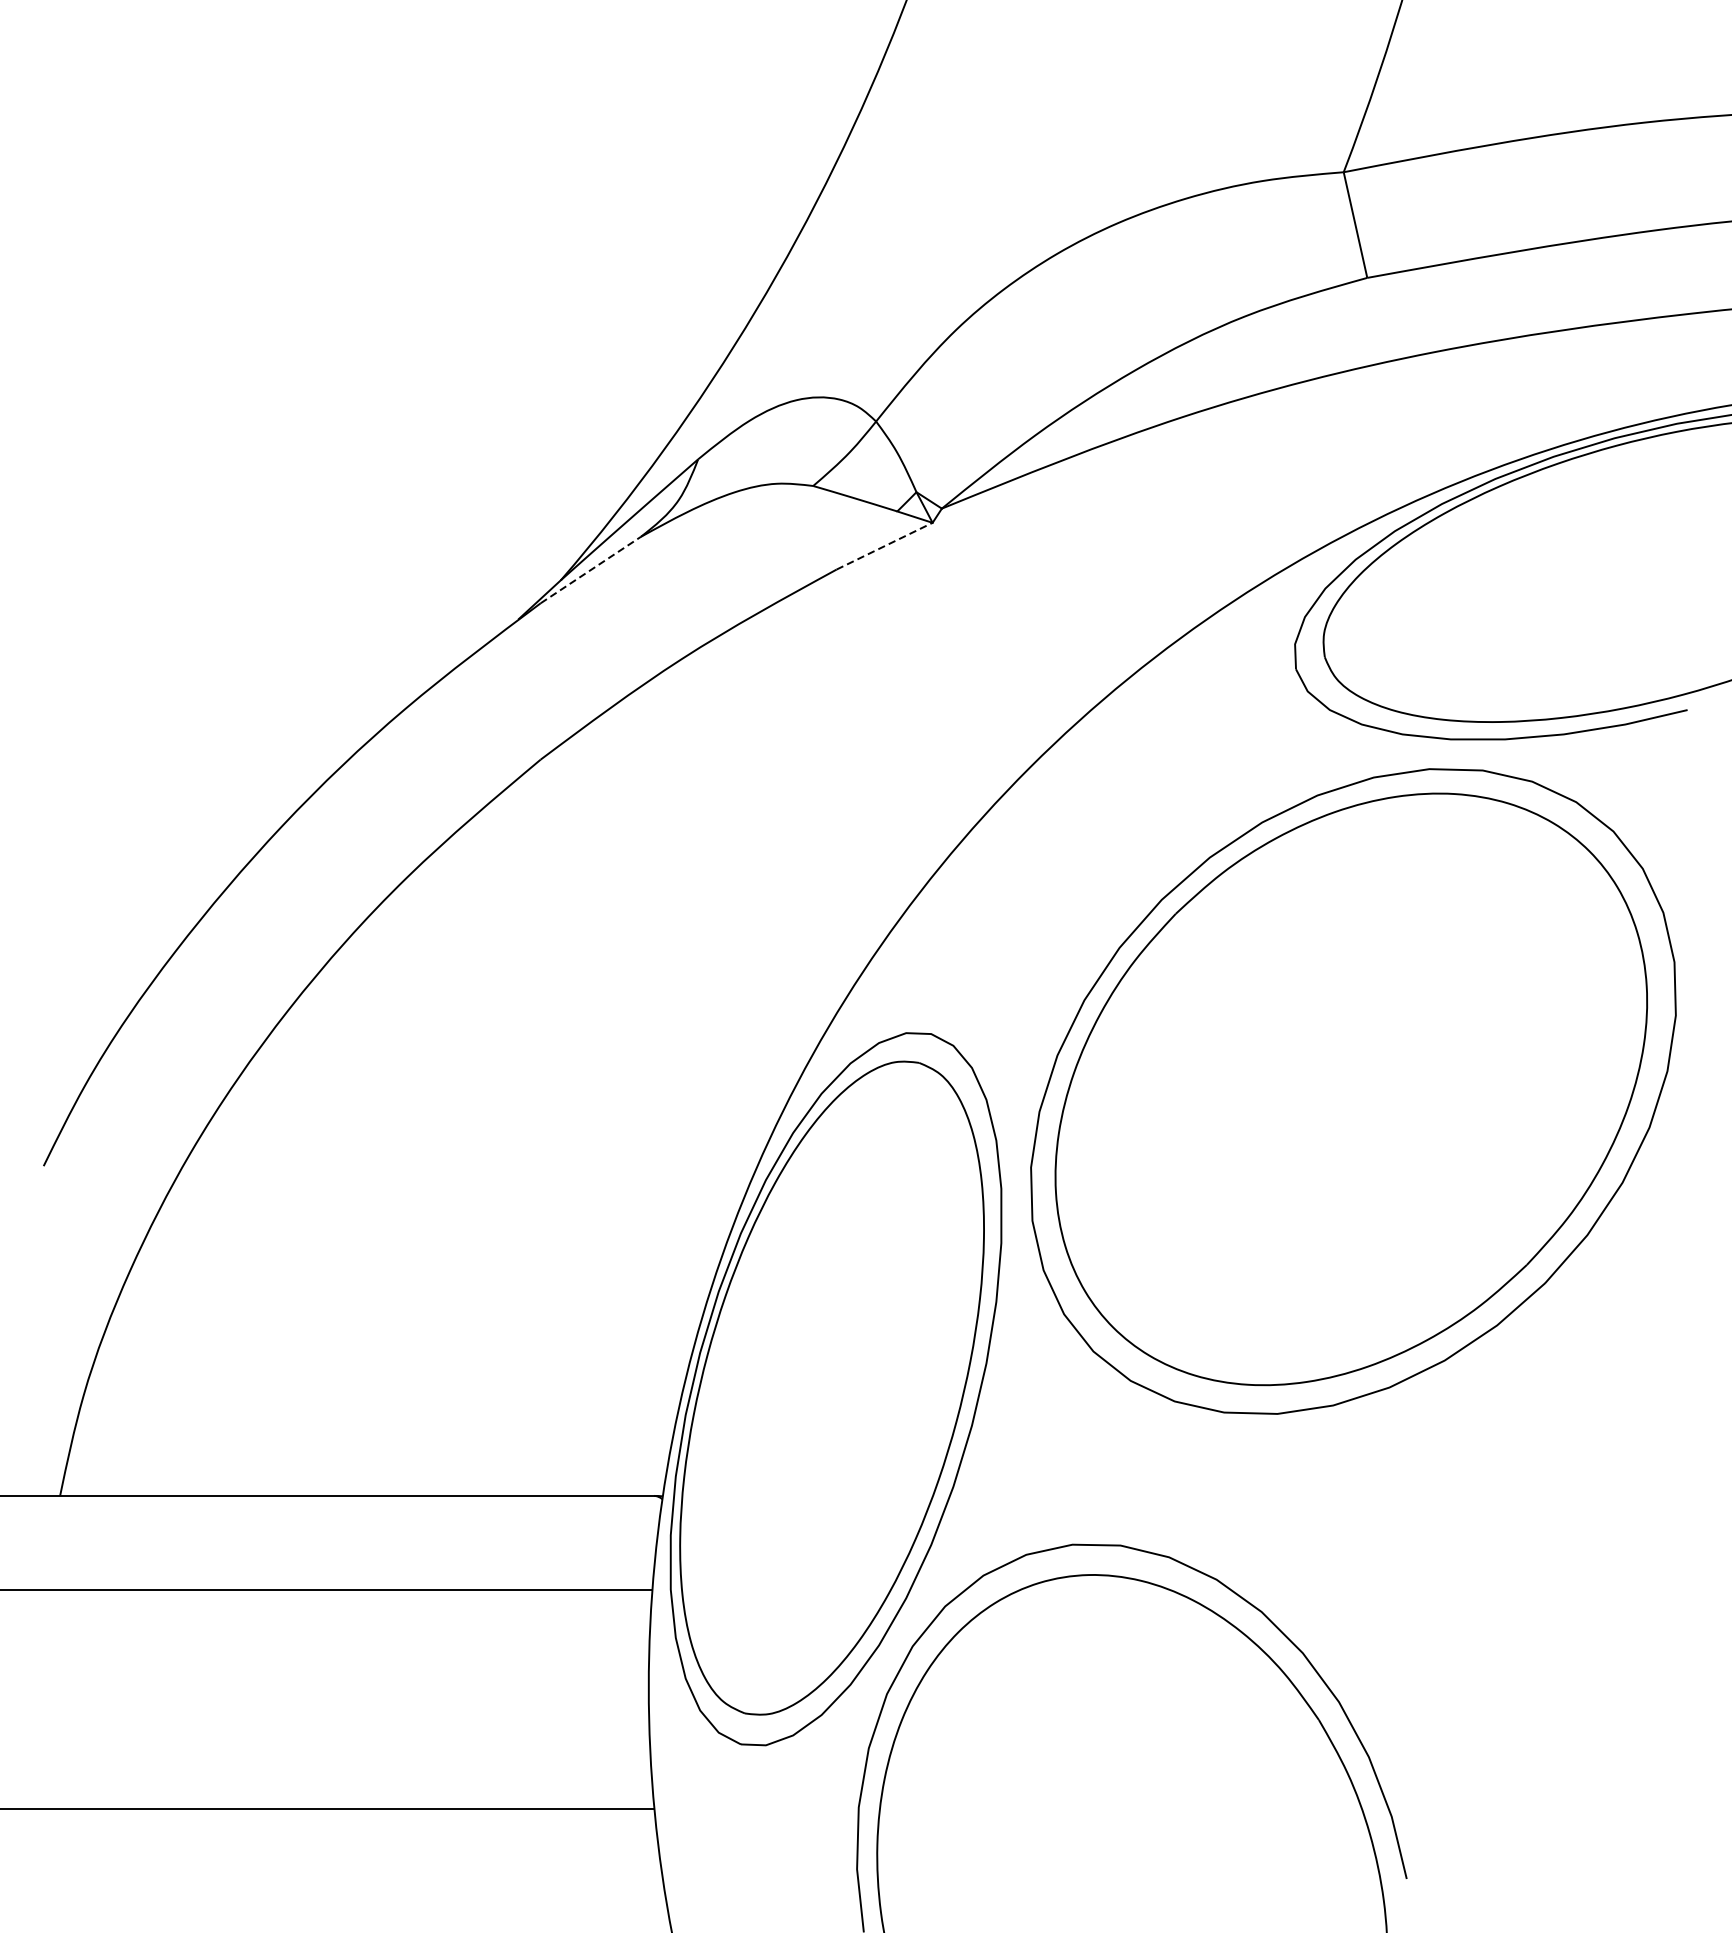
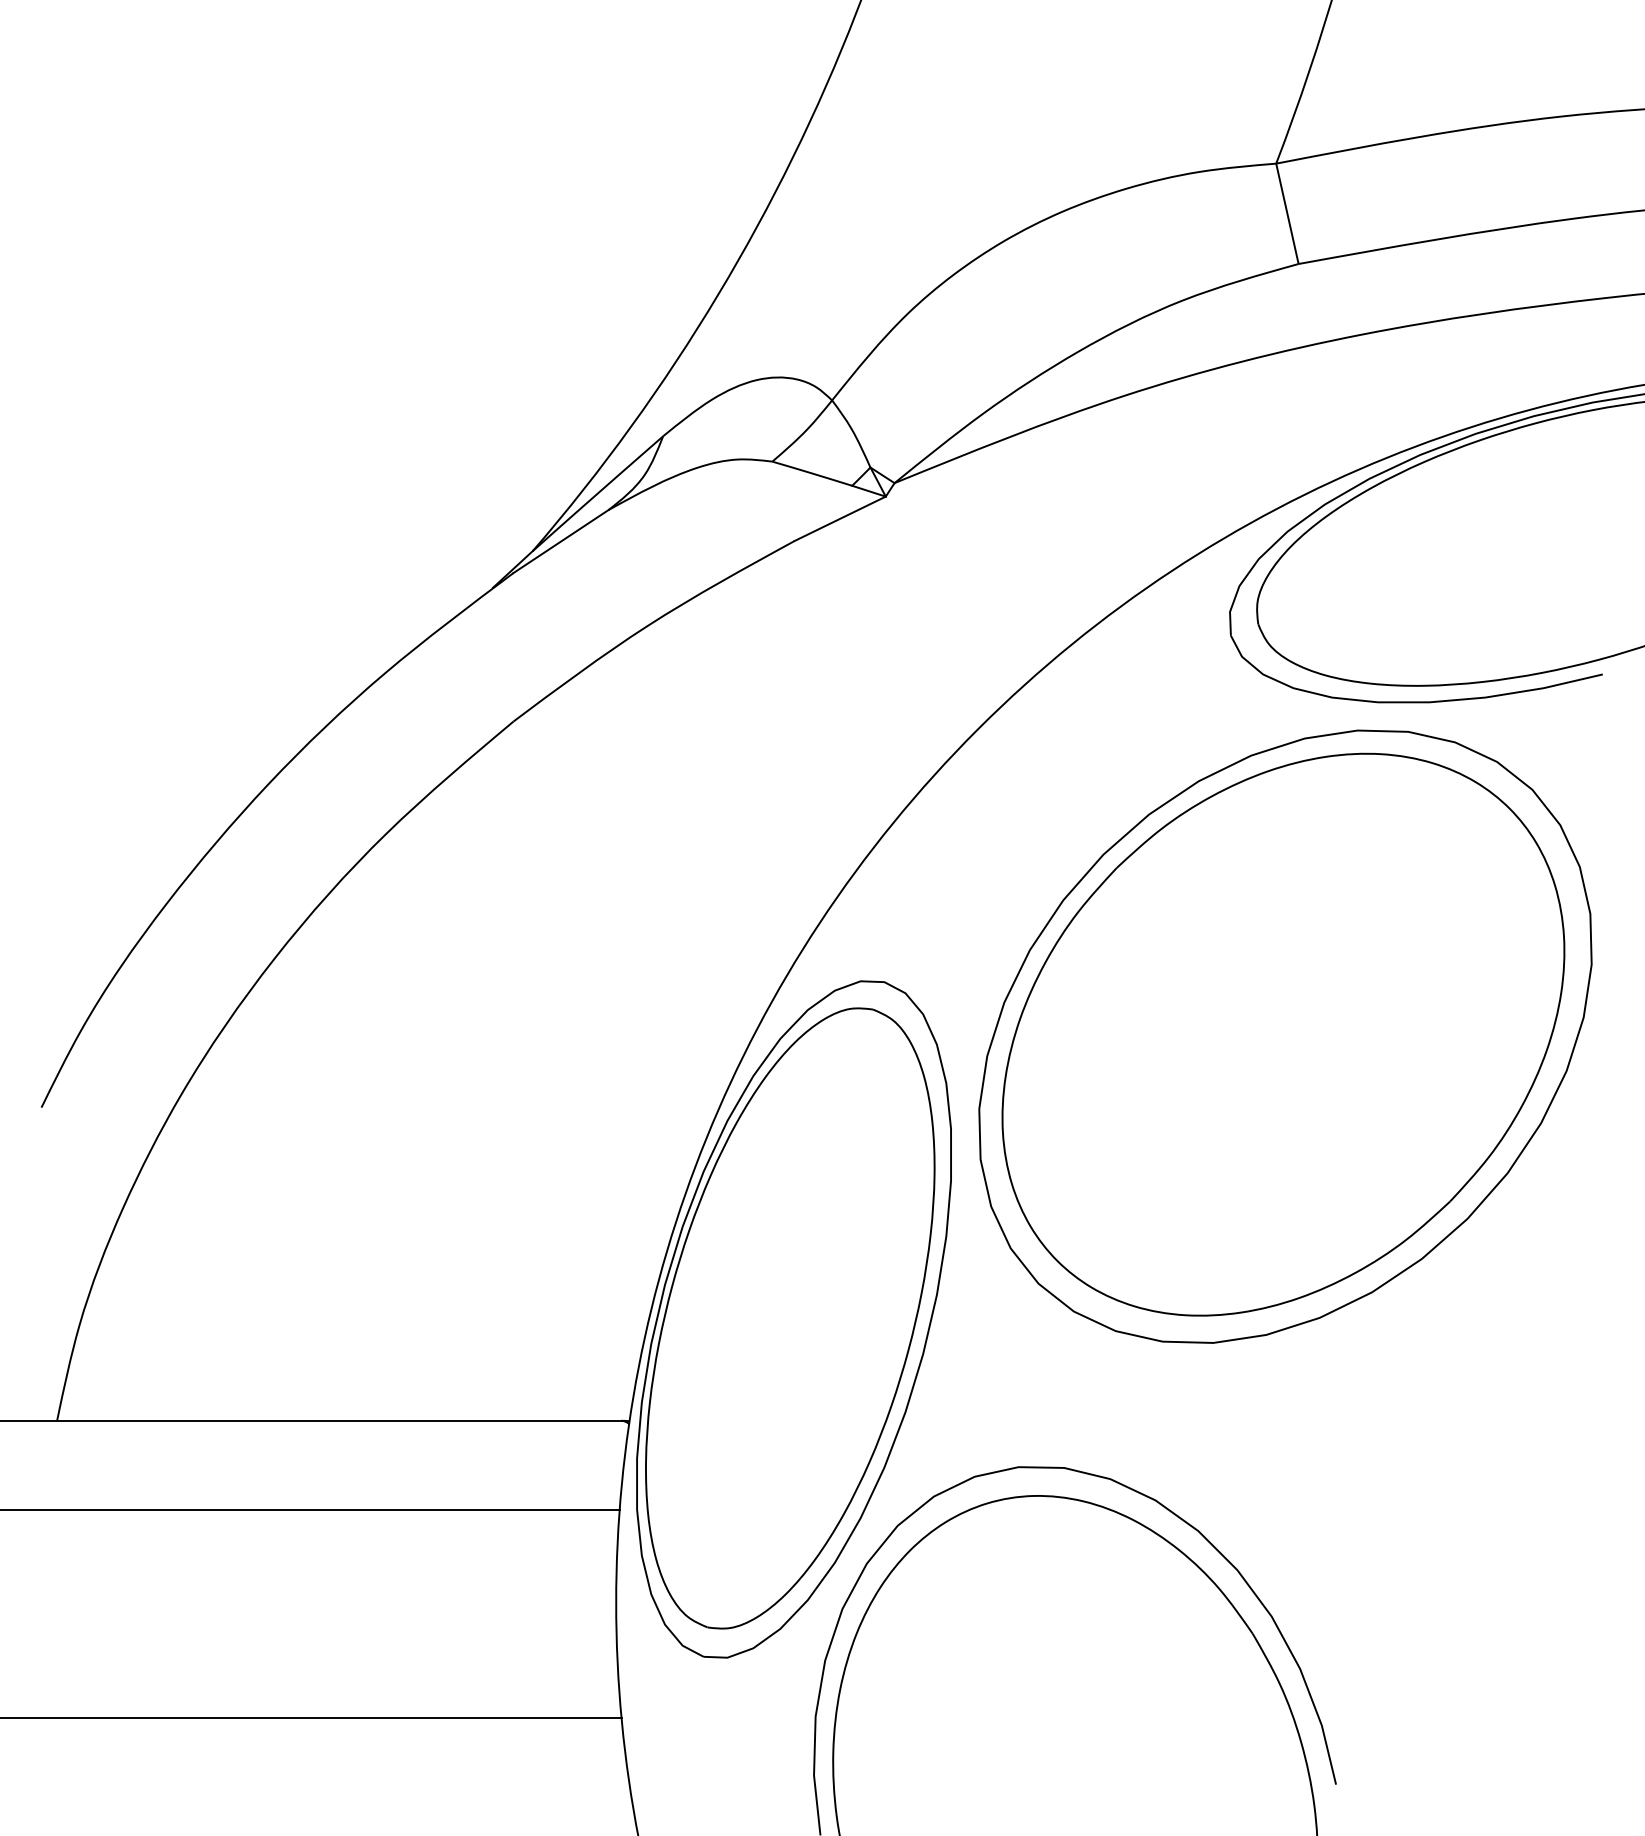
line: (884, 545) -> (840, 518), dashed -> solid
line: (591, 570) -> (561, 541), dashed -> solid

